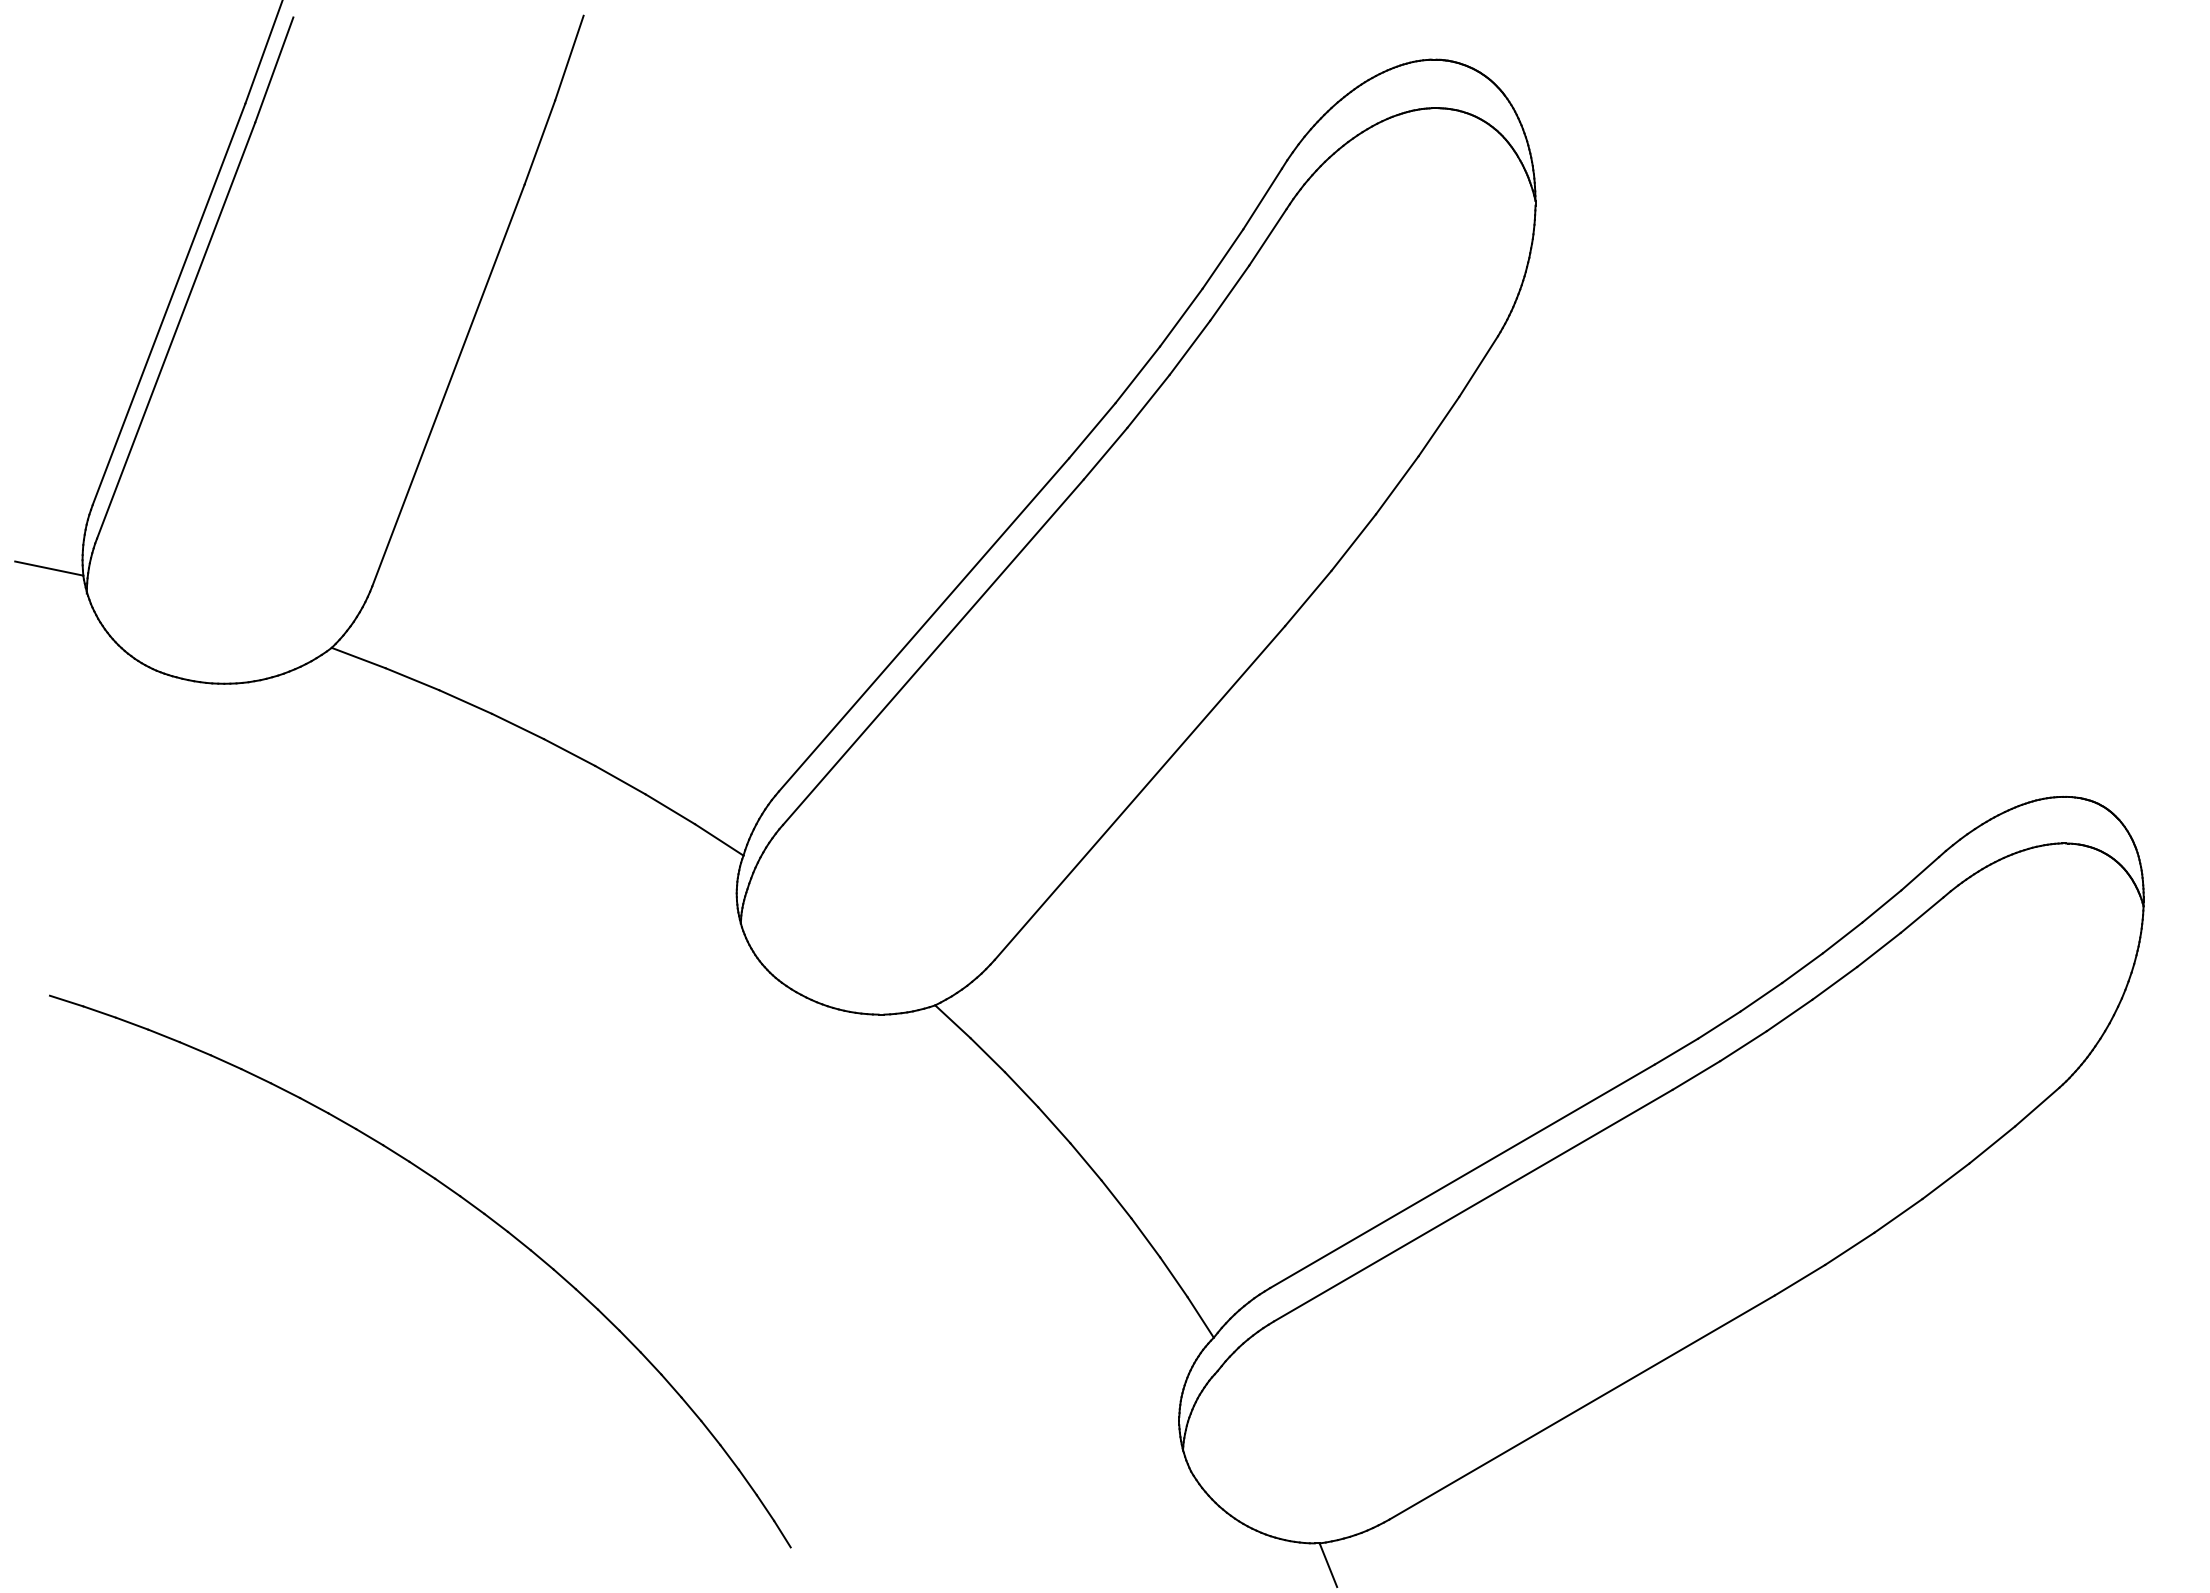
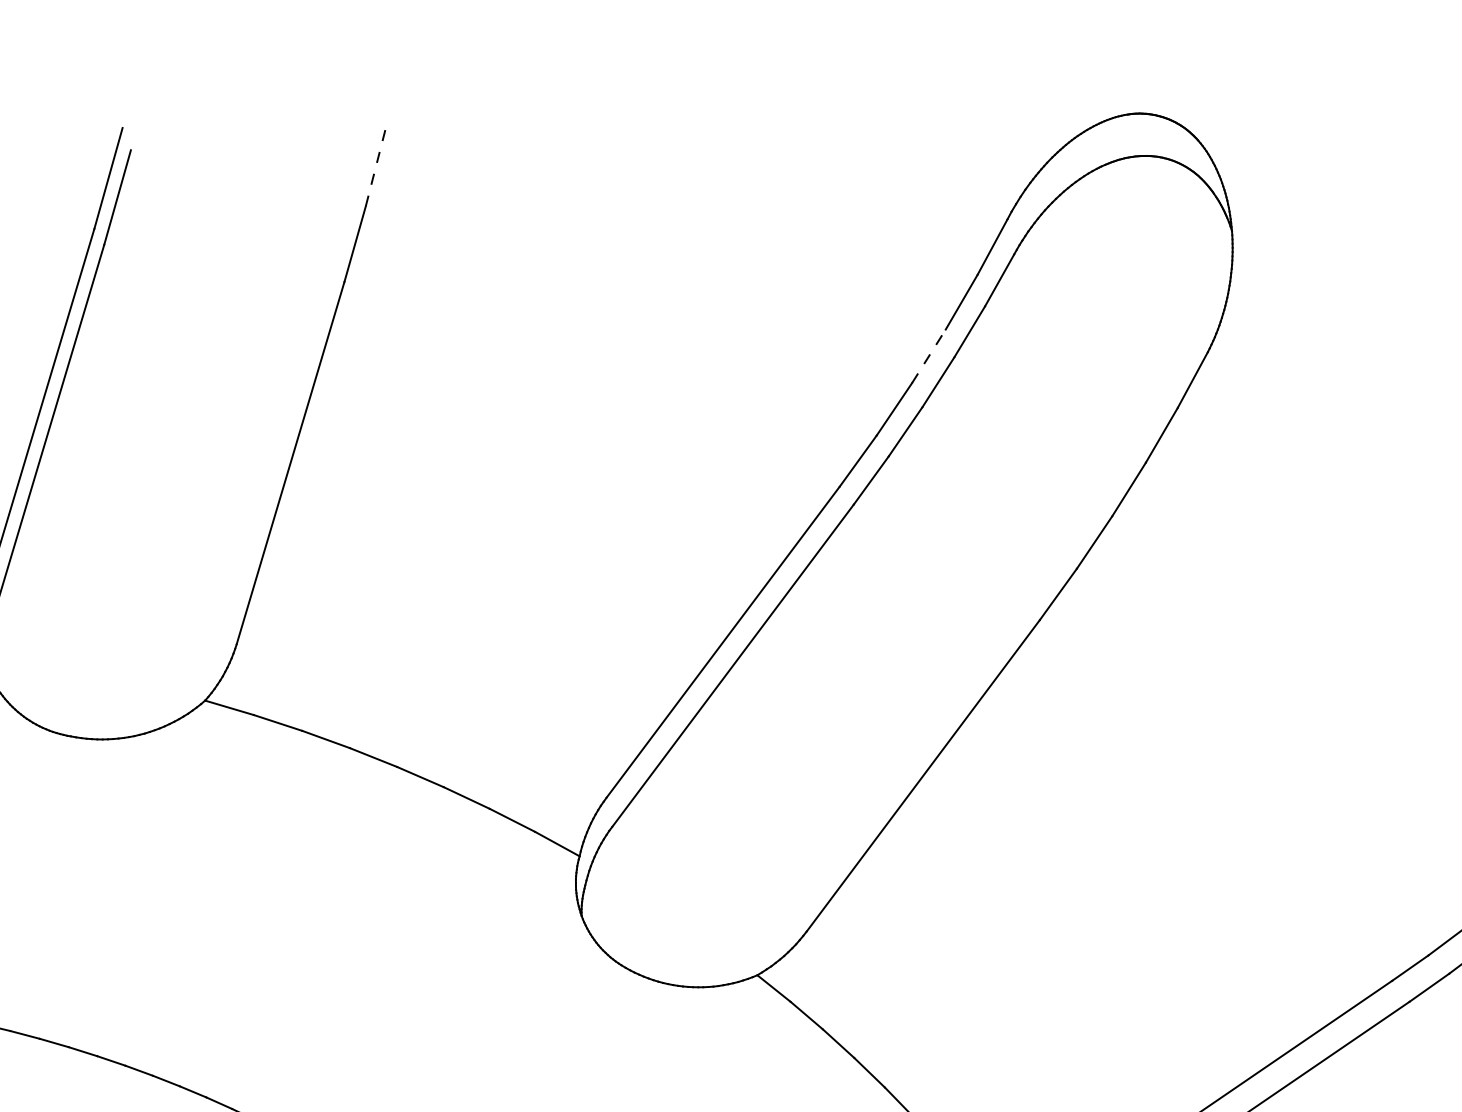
line: (569, 58) -> (375, 168), solid -> dashed
line: (1181, 317) -> (929, 356), solid -> dashed

